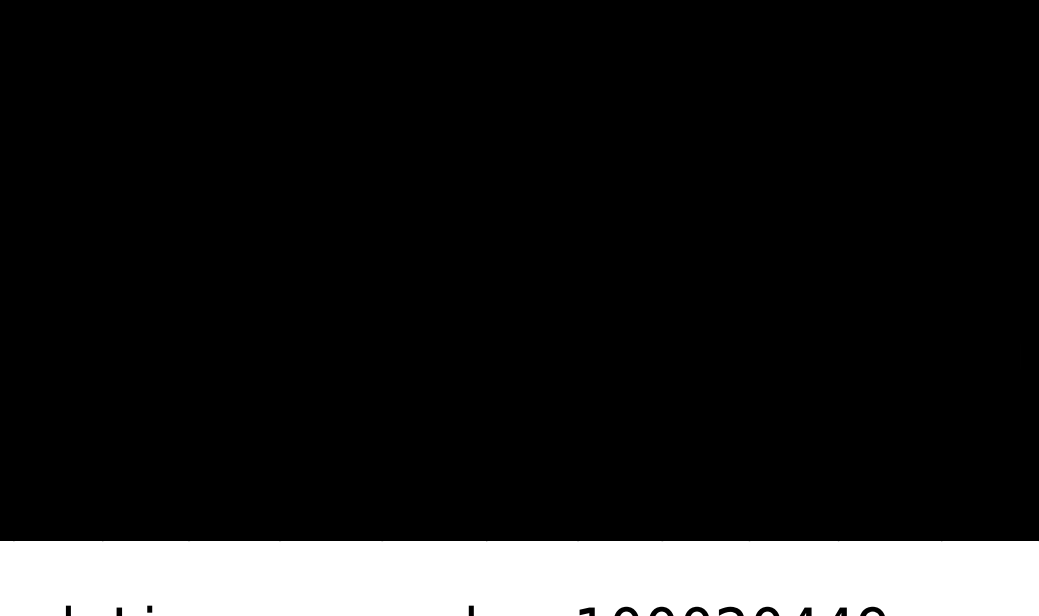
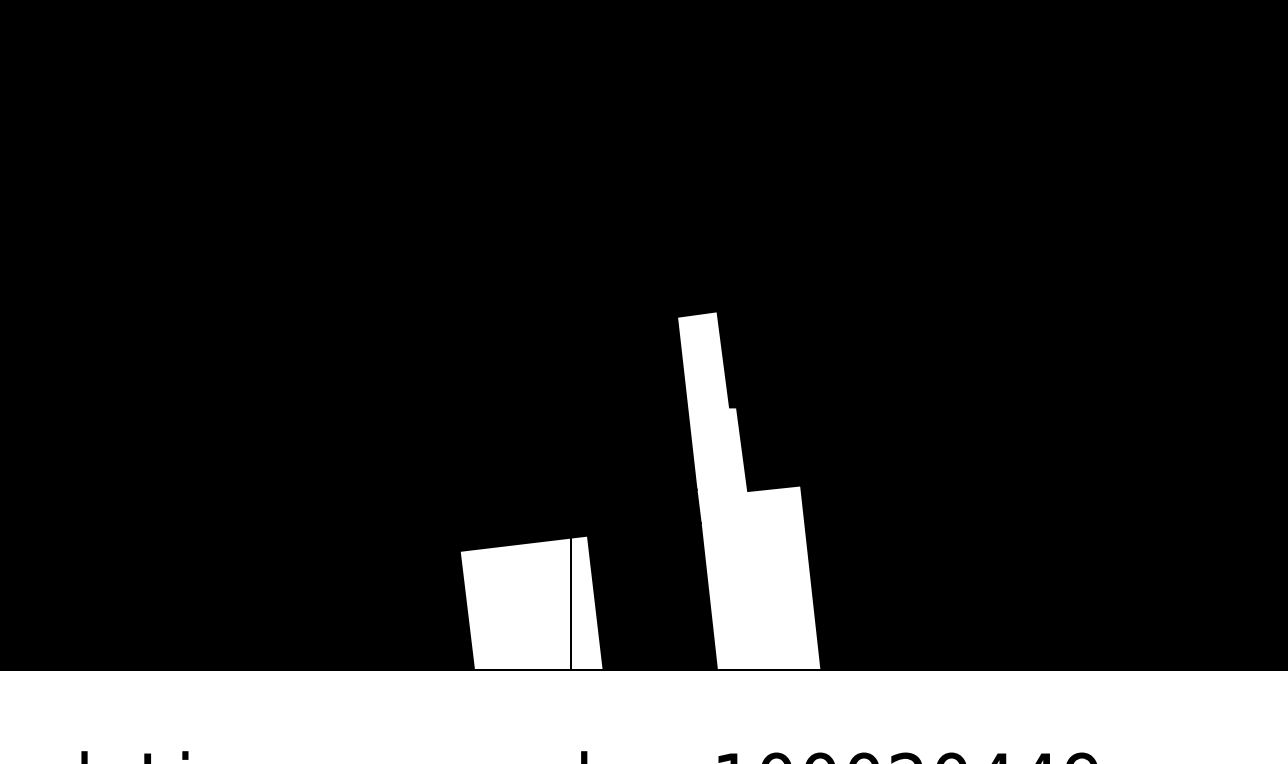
fill: (604, 395) -> (749, 490), removed
fill: (428, 485) -> (531, 602), removed

